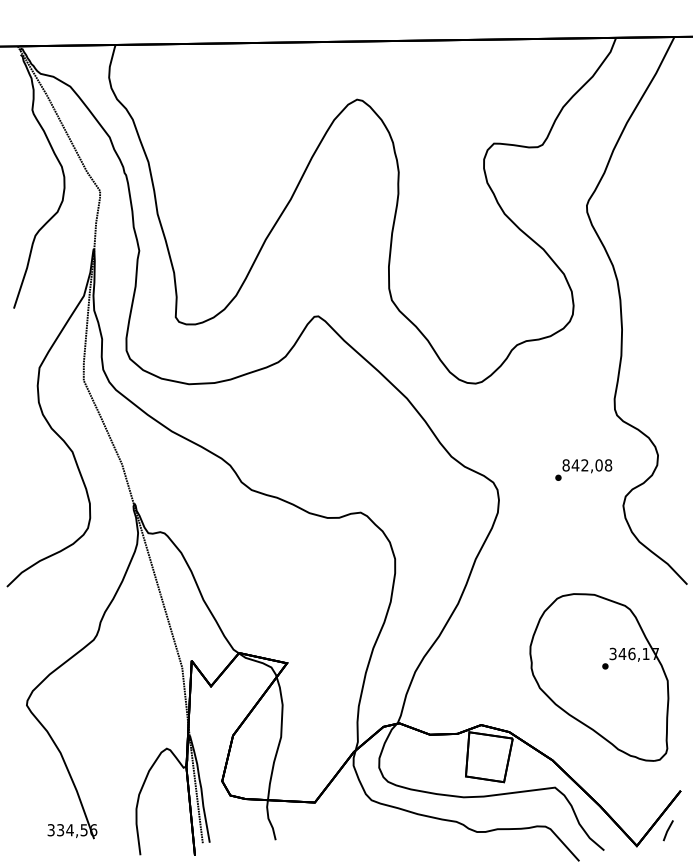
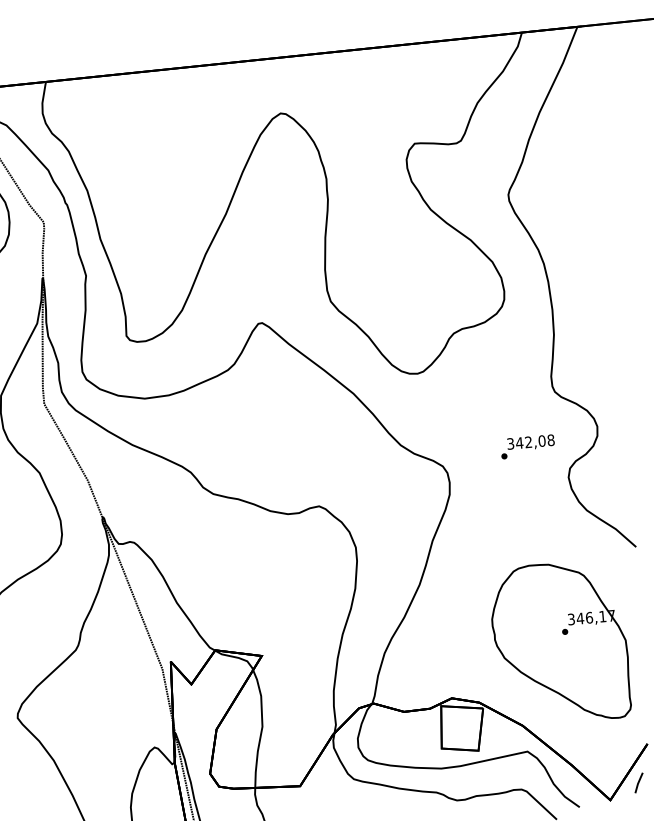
text: (565, 465) -> (510, 444), 842,08 -> 342,08

